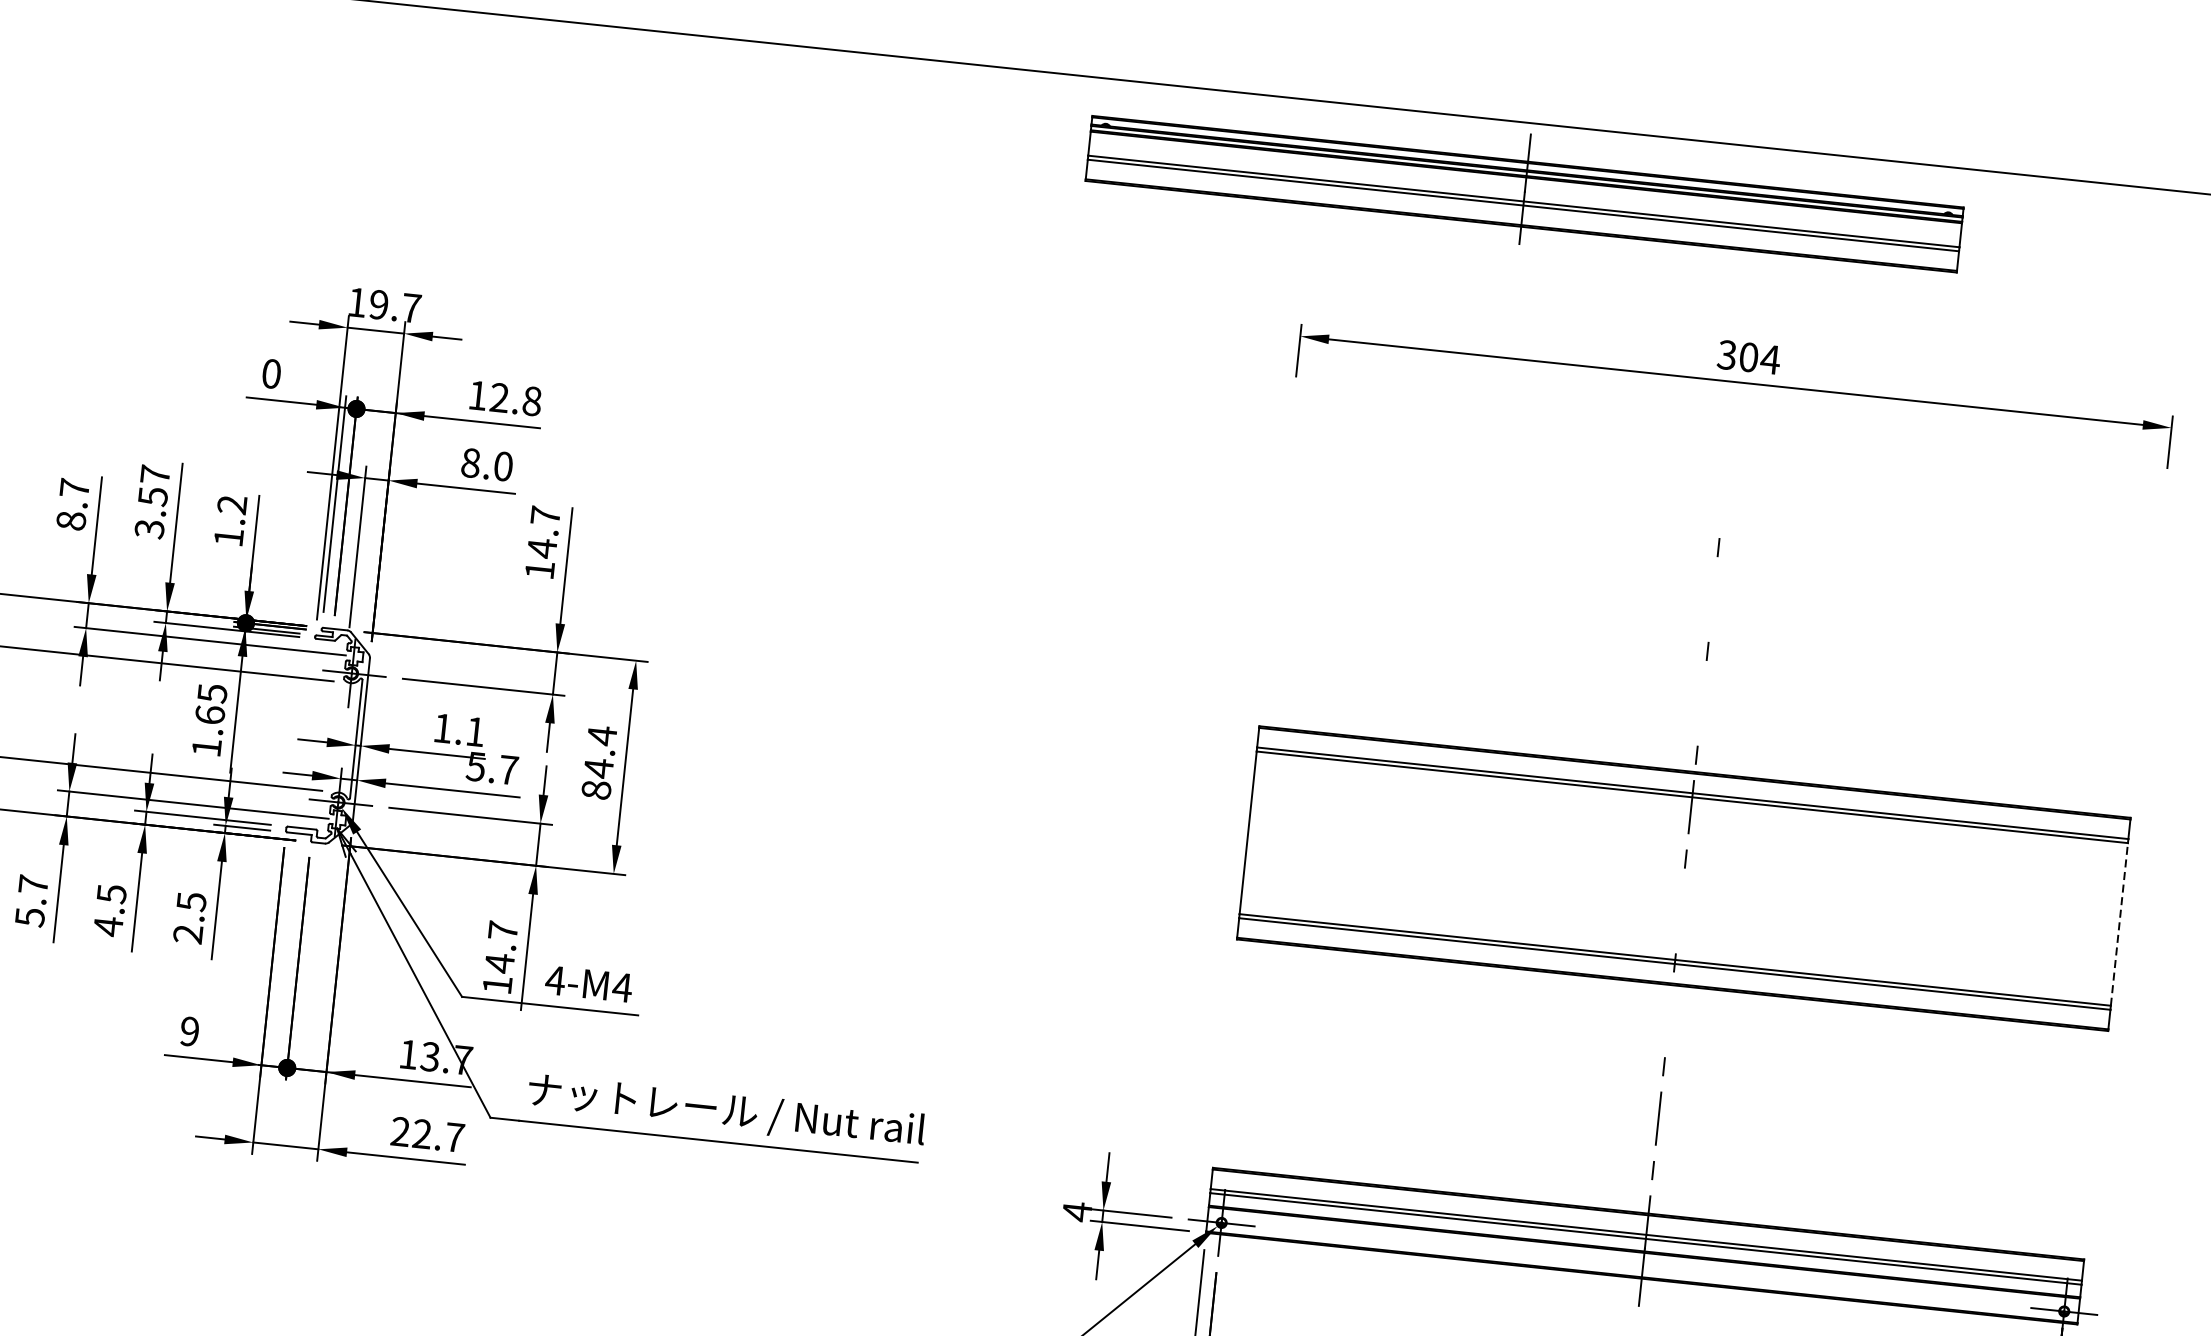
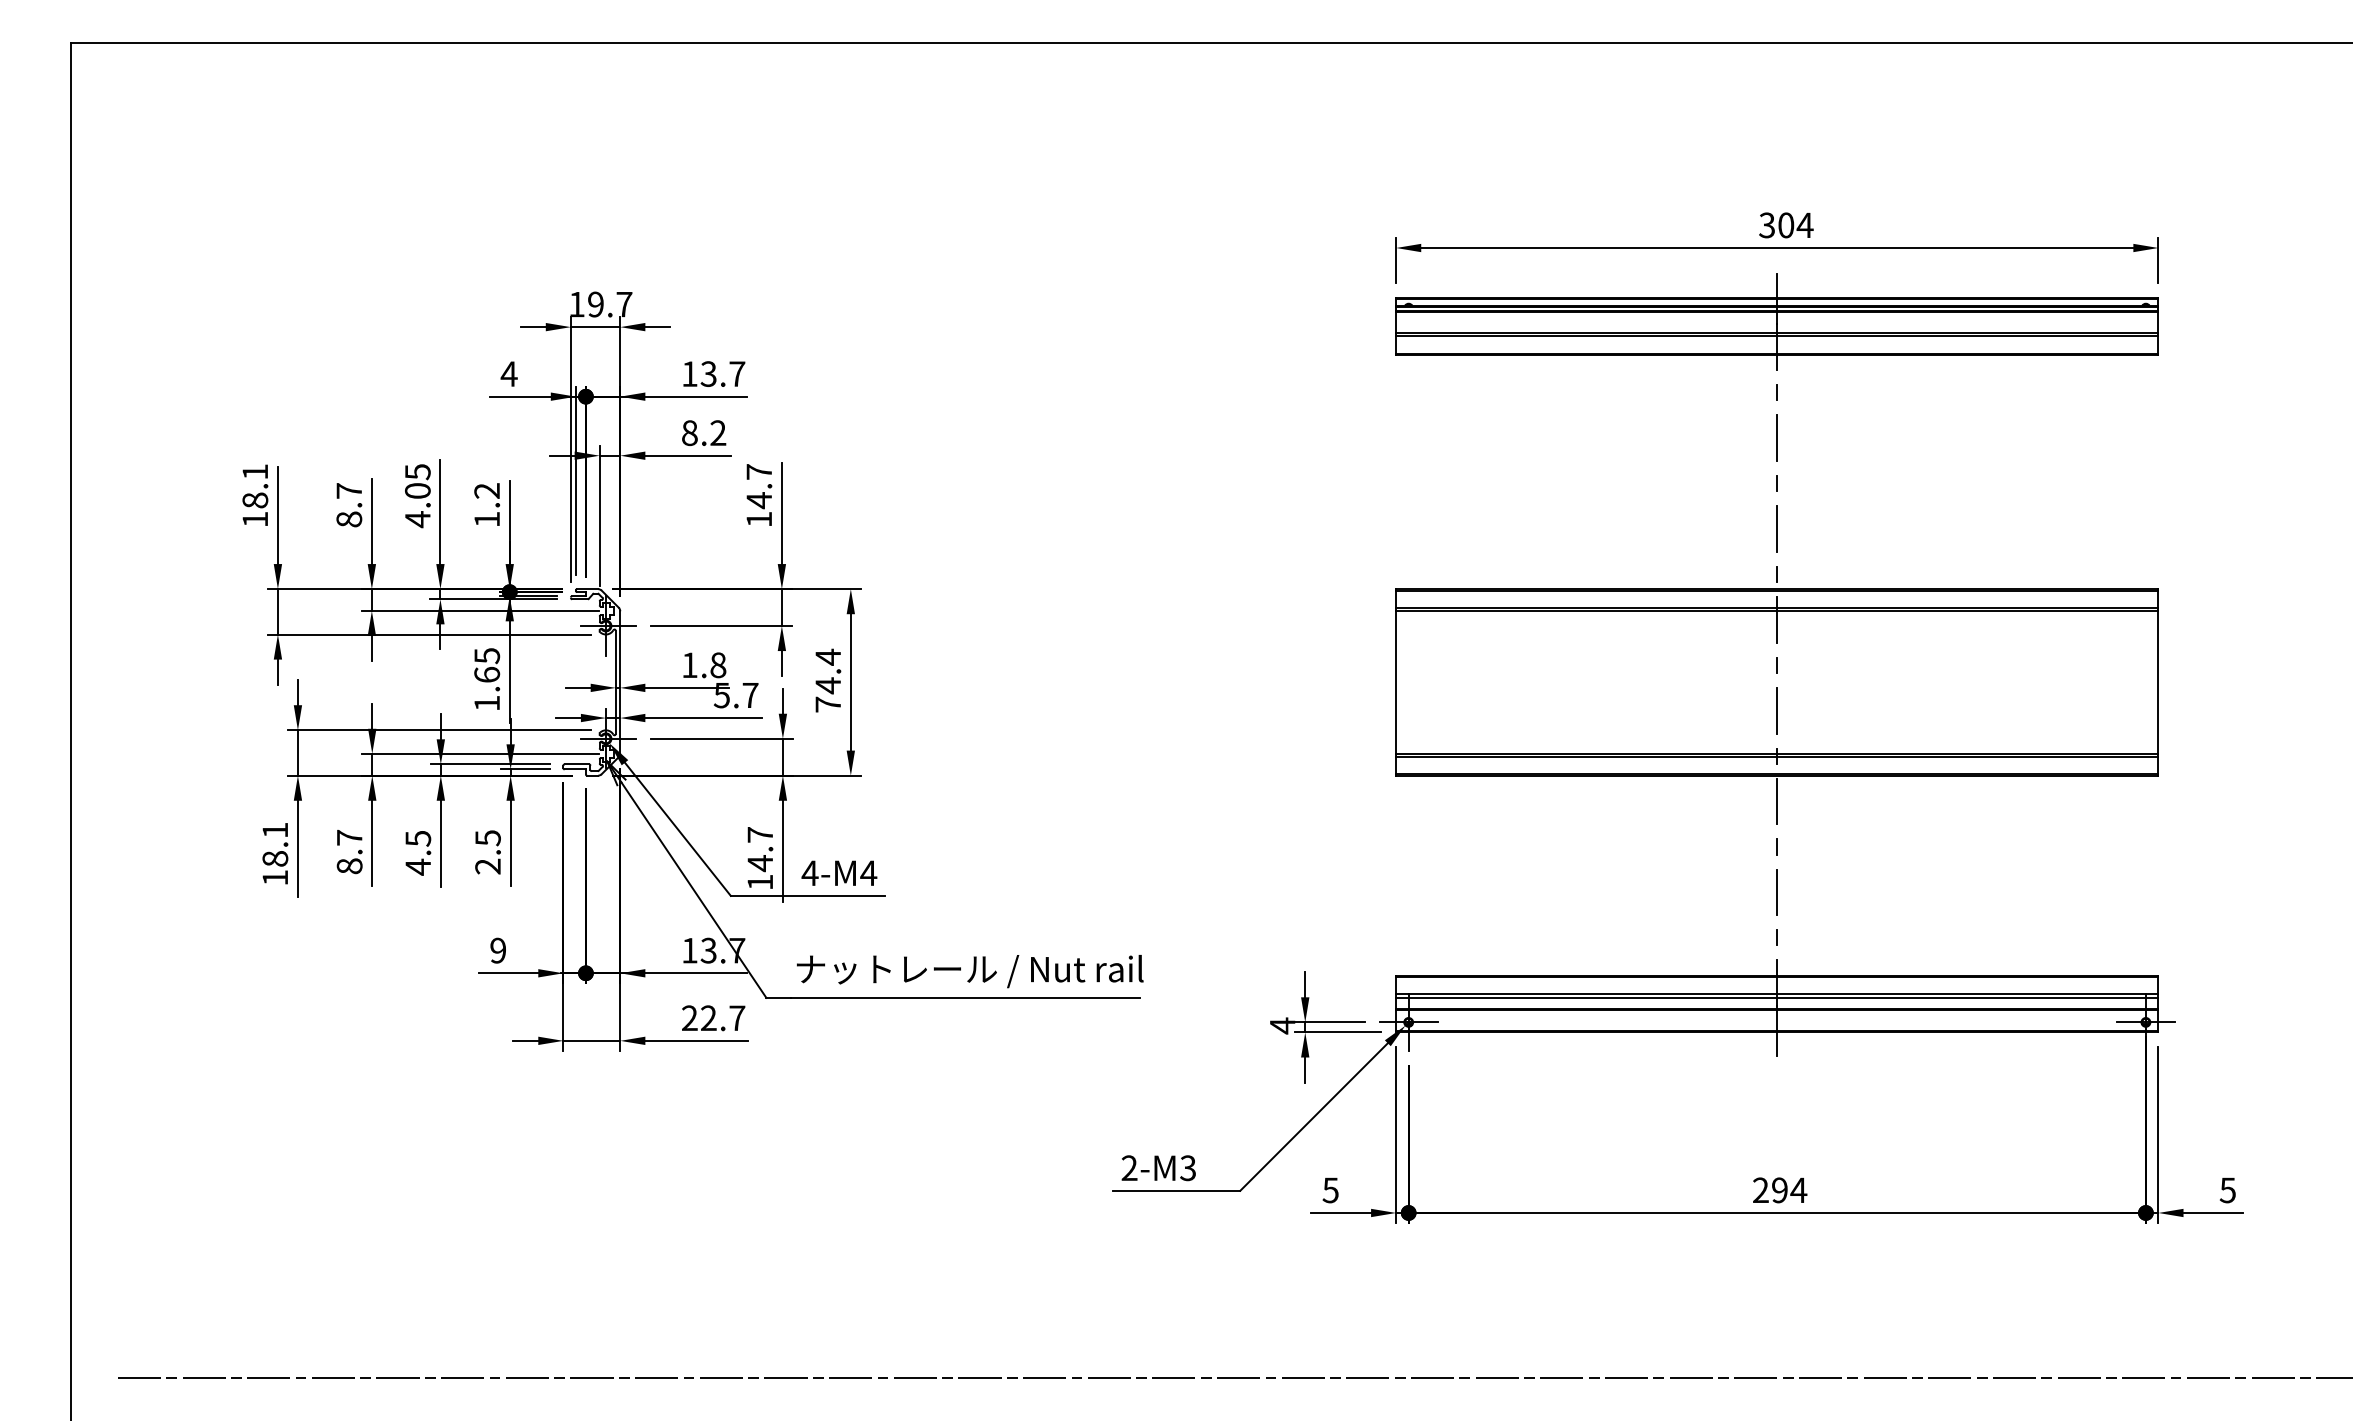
part: (1524, 188) -> (1776, 321), moved
text: (270, 374) -> (508, 374), 0 -> 4
text: (515, 398) -> (722, 373), 12.8 -> 13.7
text: (503, 466) -> (718, 433), 8.0 -> 8.2
text: (152, 502) -> (417, 496), 3.57 -> 4.05
line: (1713, 599) -> (1777, 438), added
line: (1702, 702) -> (1777, 528), added
text: (475, 732) -> (718, 665), 1.1 -> 1.8
text: (596, 789) -> (828, 704), 84.4 -> 74.4
line: (1680, 910) -> (1777, 710), added
text: (29, 917) -> (349, 866), 5.7 -> 8.7
line: (2119, 923) -> (2158, 681), dashed -> solid
line: (1669, 1014) -> (1777, 801), added

